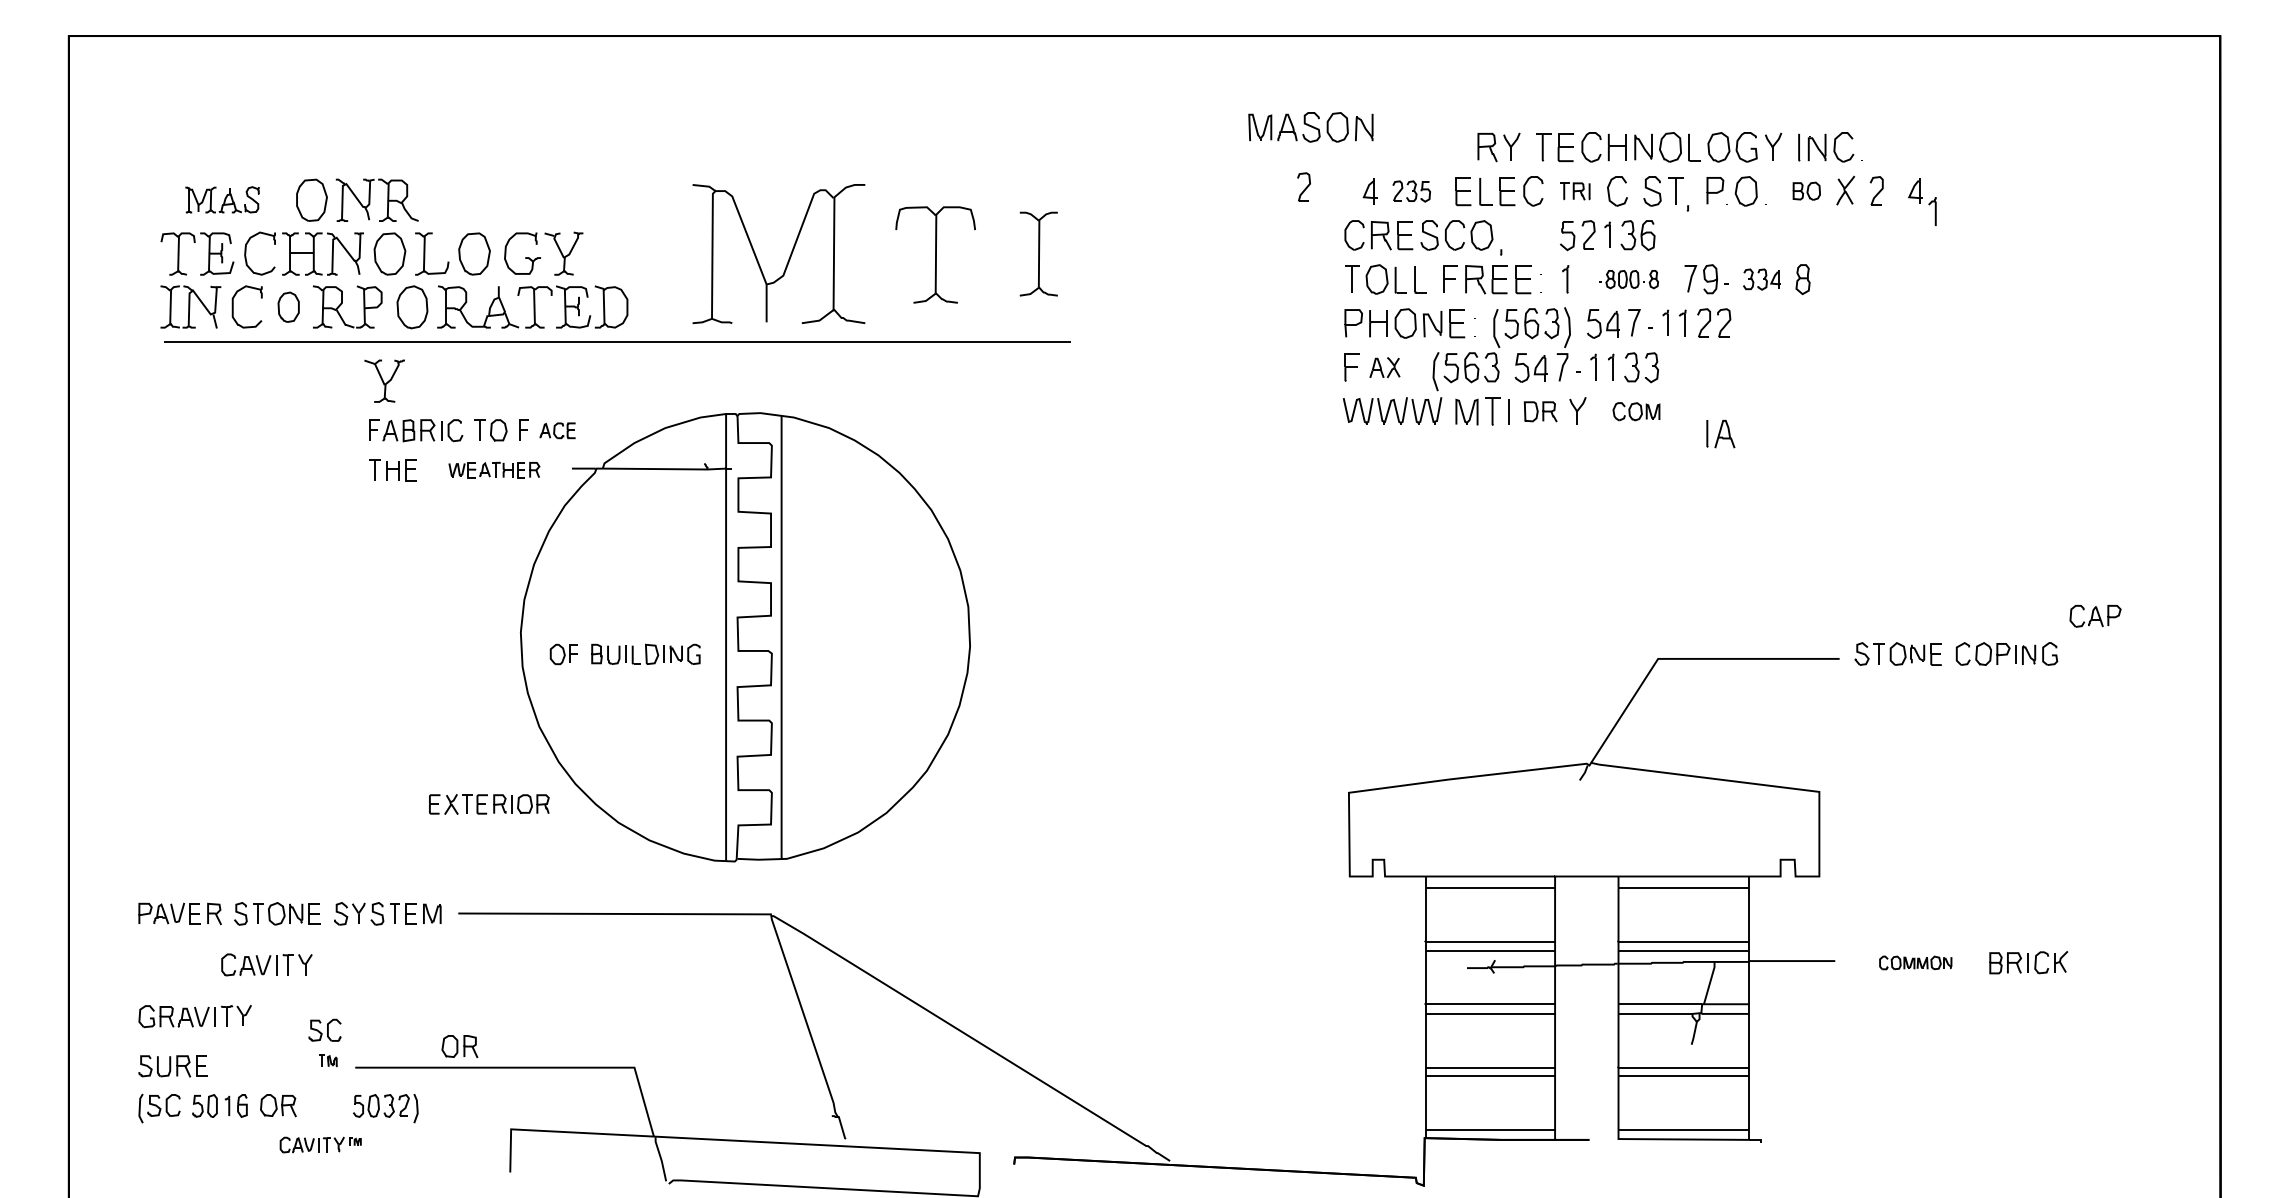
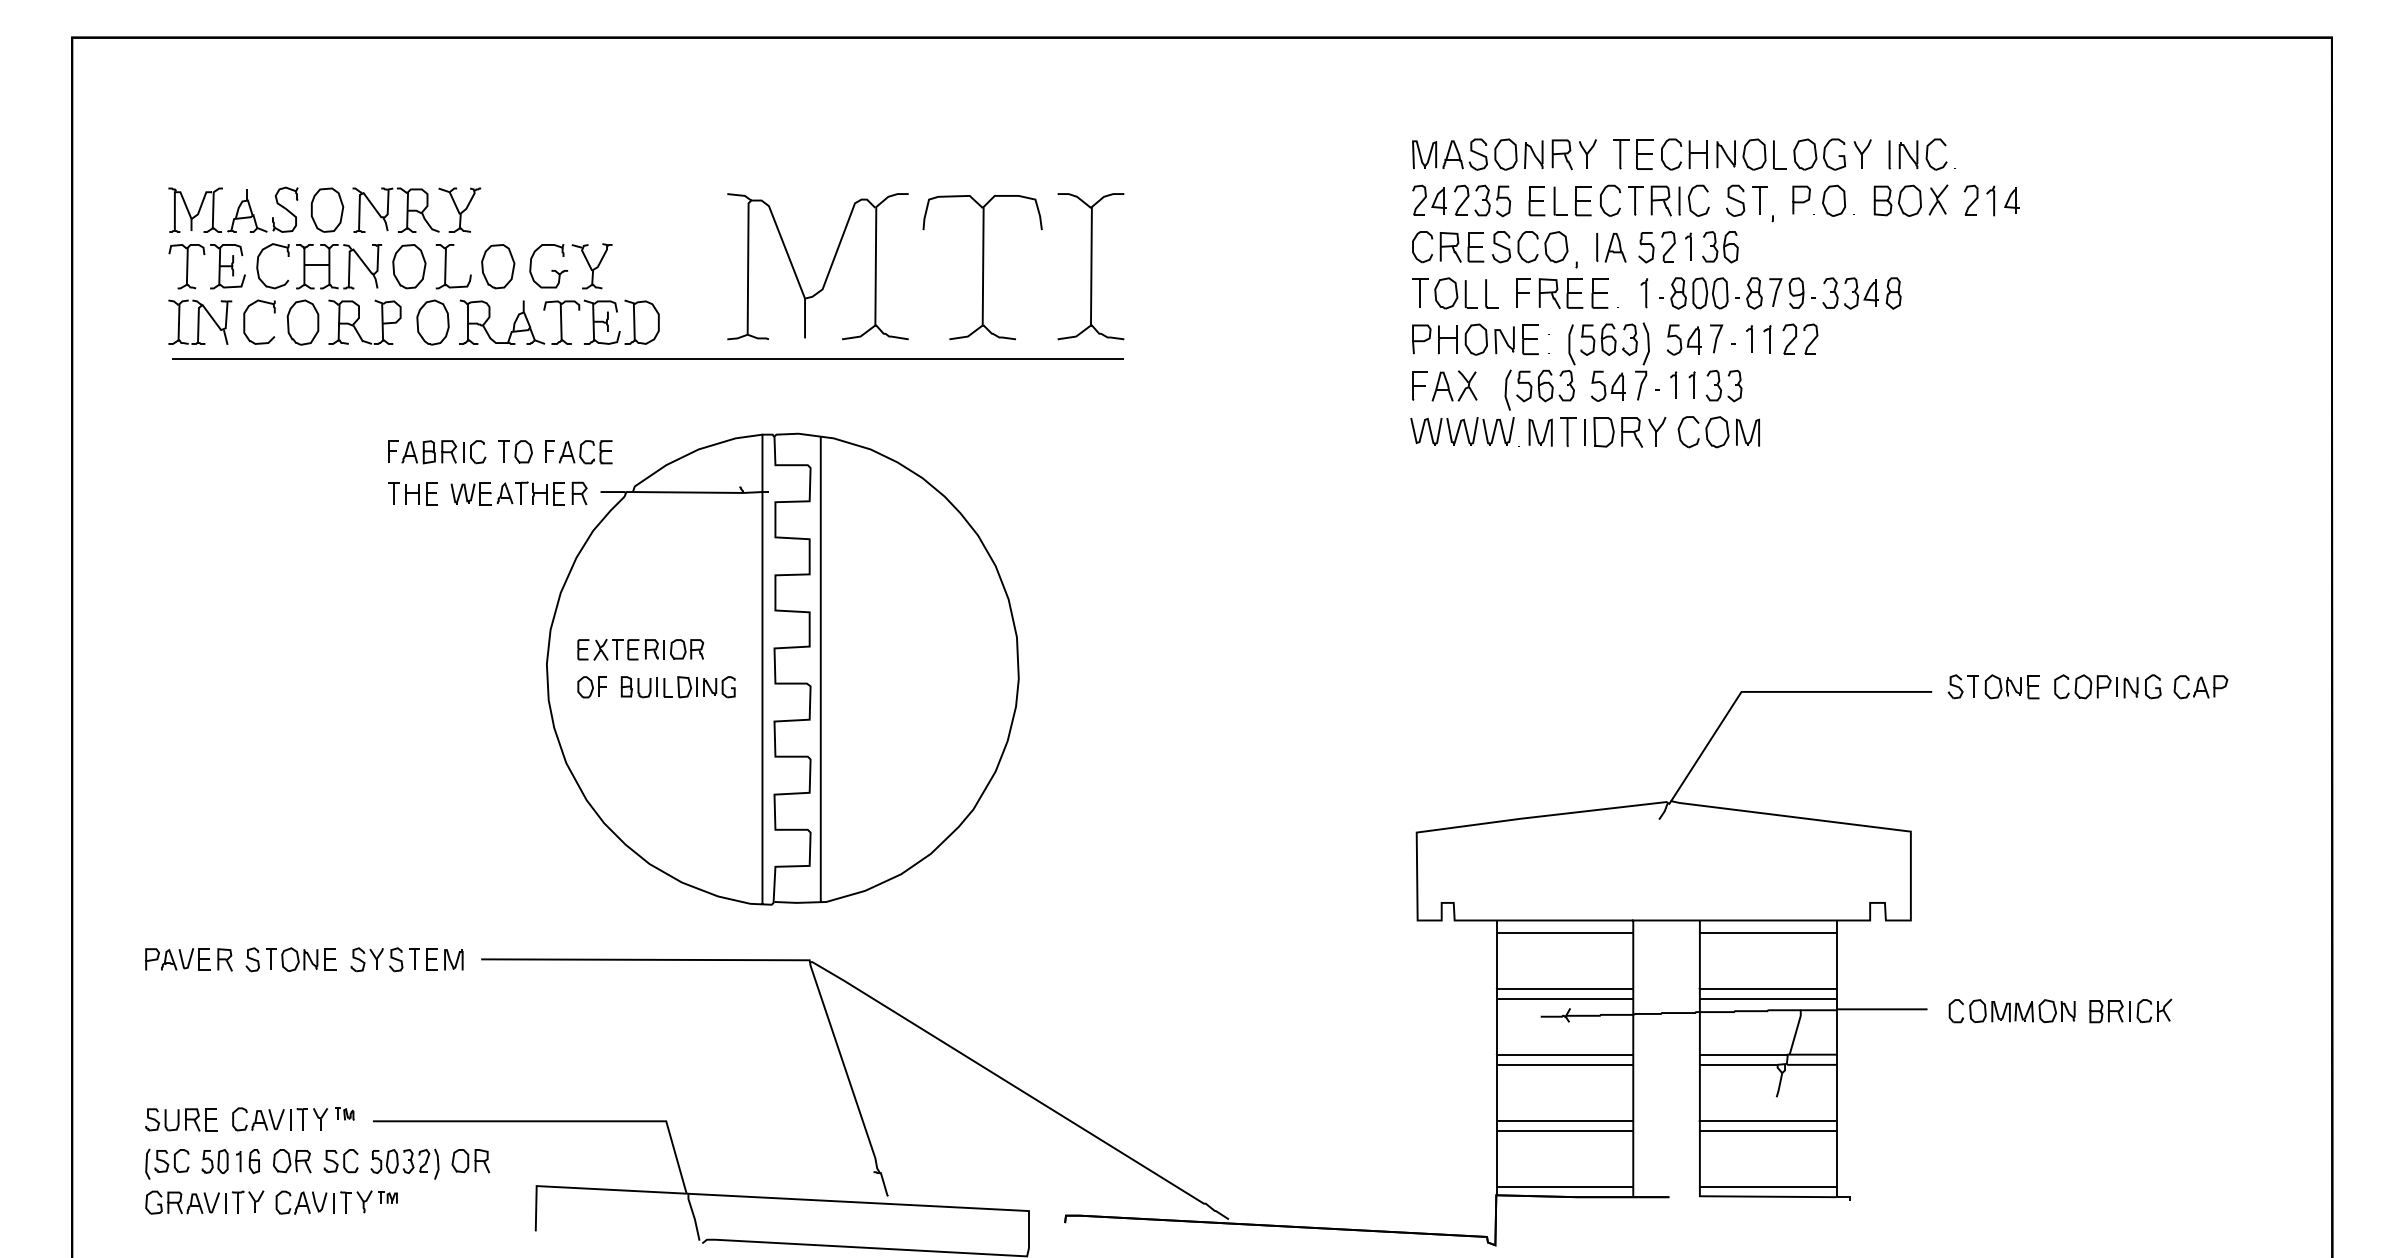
part: (1310, 127) -> (1477, 154), moved
part: (1303, 186) -> (1419, 199), moved
part: (1411, 191) -> (1482, 200), size x1.43
part: (1575, 191) -> (1654, 200), size x1.67
part: (1806, 191) -> (1897, 200), size x1.67
part: (222, 199) -> (233, 209), size x1.67
part: (1932, 211) -> (1990, 200), moved
part: (1038, 253) -> (1090, 266), size x1.67
part: (935, 254) -> (982, 267), size x1.43
part: (1628, 279) -> (1710, 293), size x1.67
part: (1761, 279) -> (1850, 293), size x1.43
part: (288, 307) -> (302, 322), size x1.43
part: (1384, 367) -> (1454, 385), size x1.43
part: (384, 380) -> (459, 209), moved
part: (1540, 411) -> (1617, 432), size x1.43
part: (1636, 411) -> (1718, 432), size x1.67
part: (557, 430) -> (585, 452), size x1.43
part: (1720, 433) -> (1611, 247), moved
part: (493, 470) -> (518, 493), size x1.43
part: (2095, 616) -> (2200, 687), moved
part: (489, 804) -> (640, 649), moved
part: (1915, 963) -> (2011, 1011), size x1.67
part: (266, 965) -> (279, 1119), moved
part: (194, 1016) -> (204, 1202), moved
part: (324, 1030) -> (340, 1161), moved
part: (459, 1046) -> (470, 1161), moved
part: (320, 1144) -> (336, 1202), size x1.43

